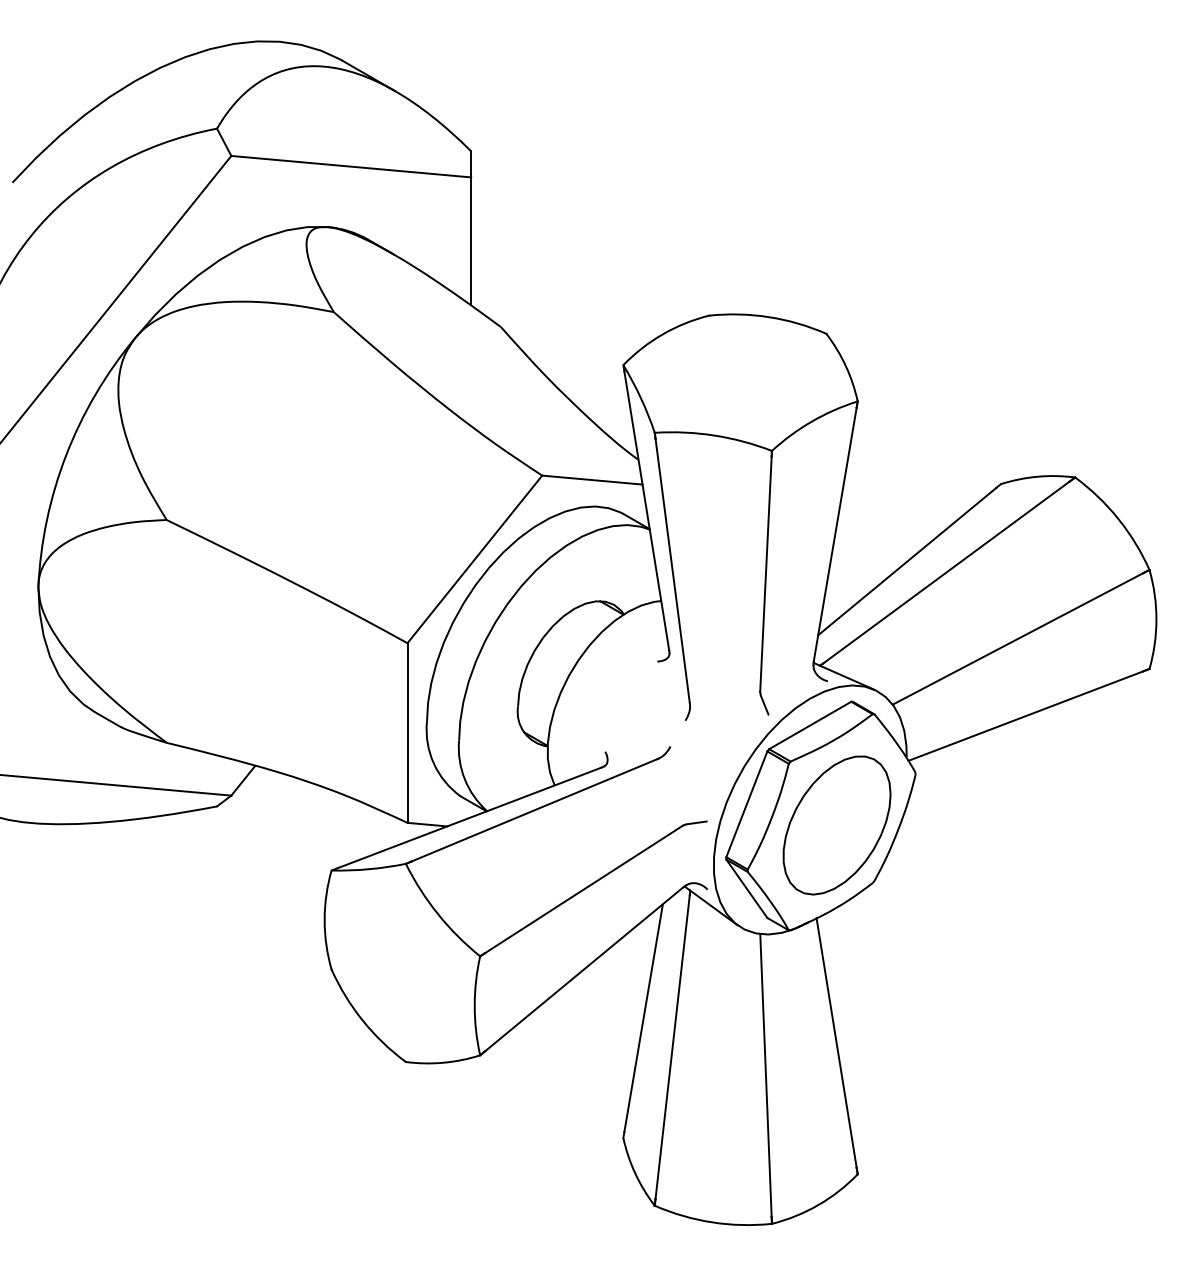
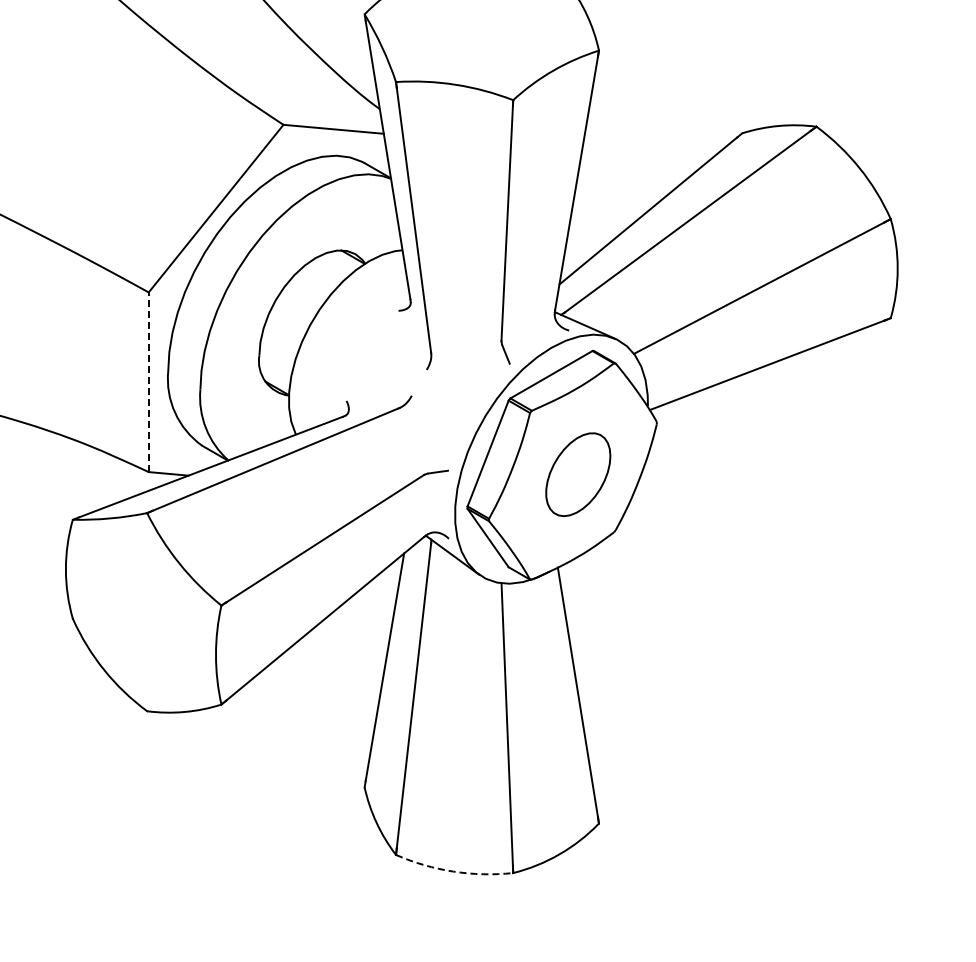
line: (407, 733) -> (148, 382), solid -> dashed
part: (836, 825) -> (577, 474), size x0.6
arc: (712, 1222) -> (453, 871), solid -> dashed

